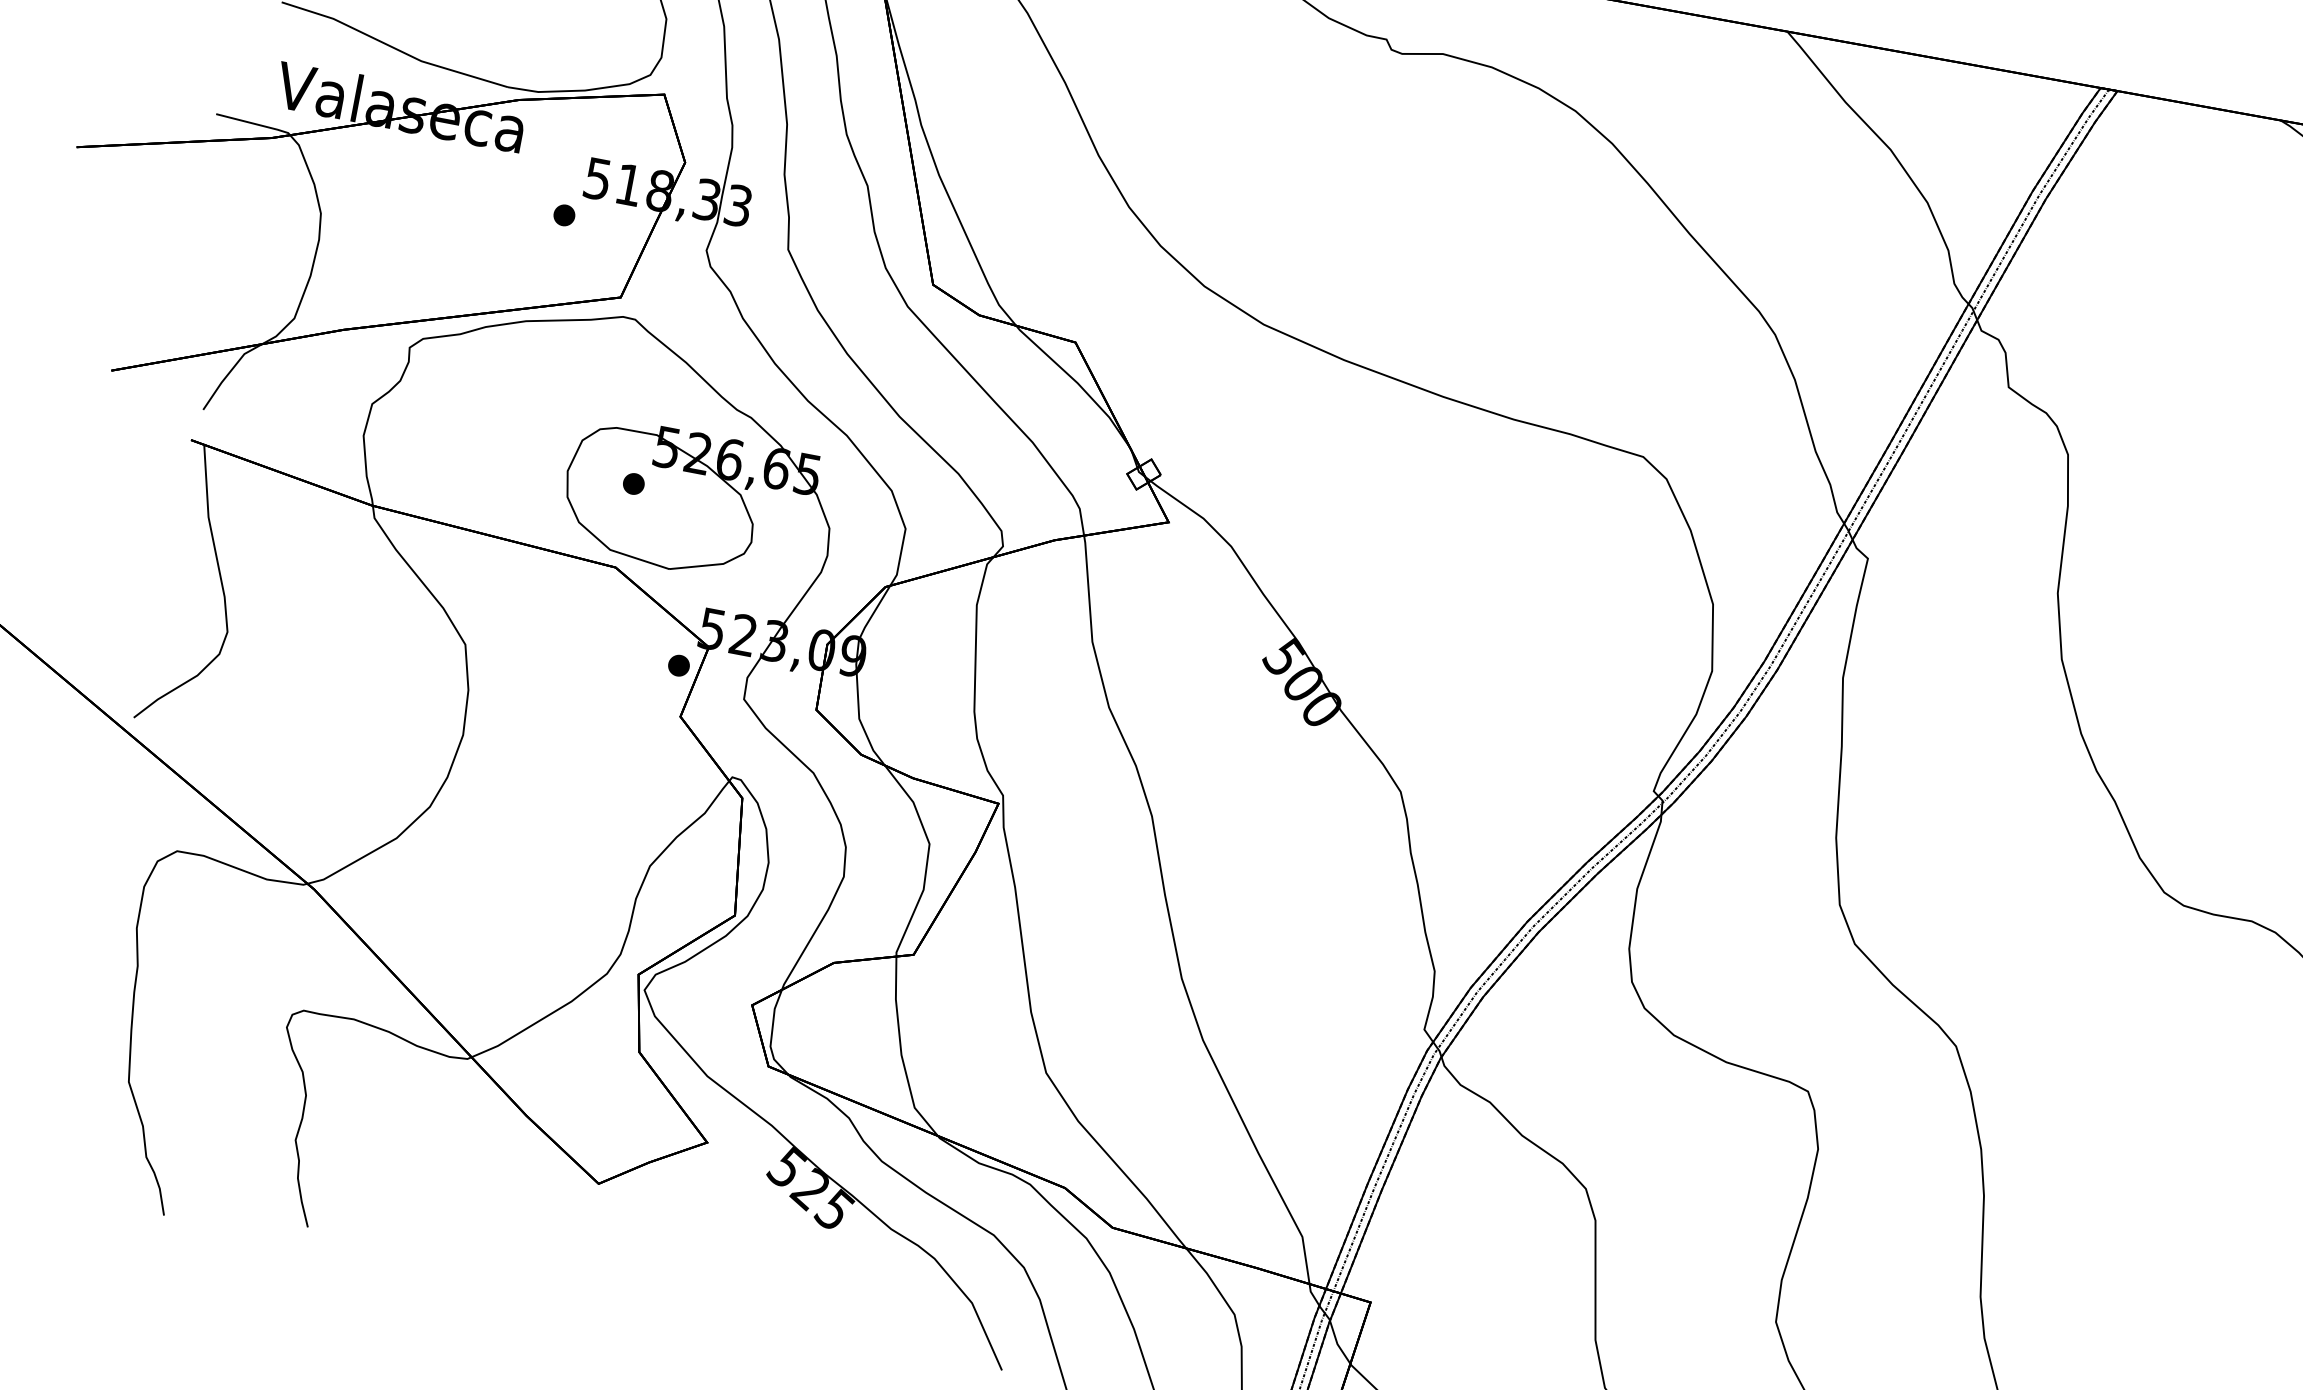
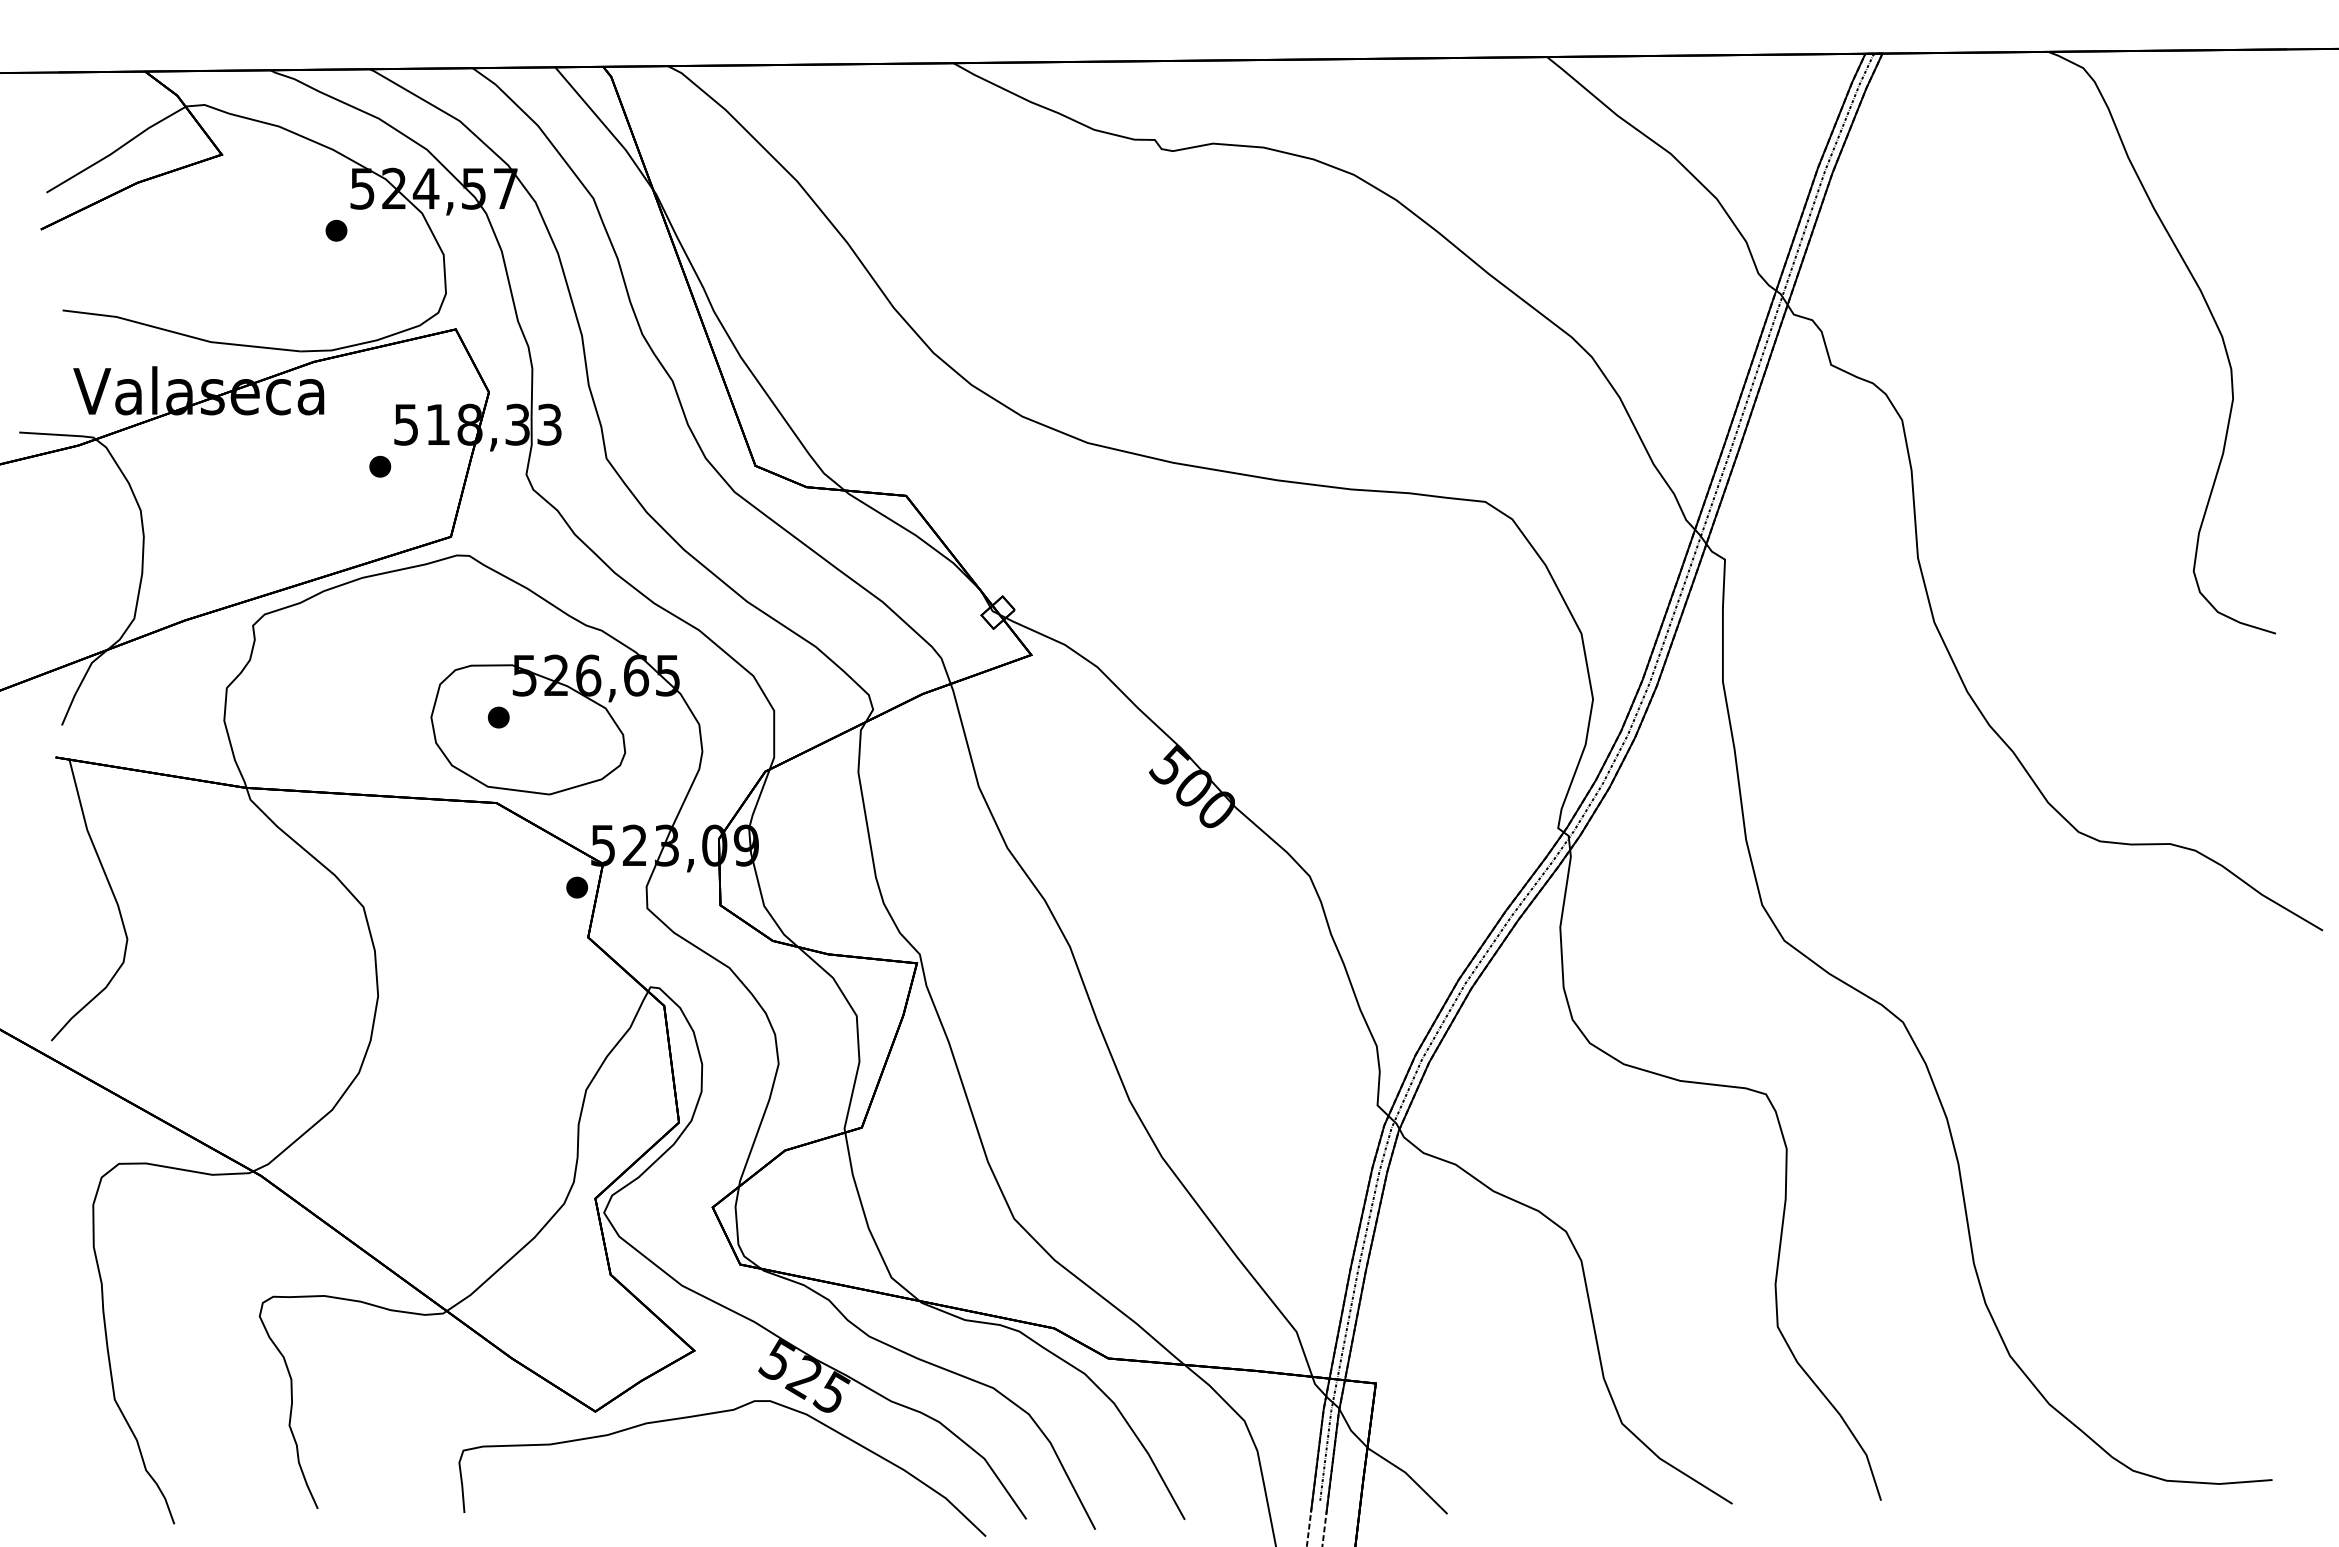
curve: (713, 1208) -> (712, 1414), added

